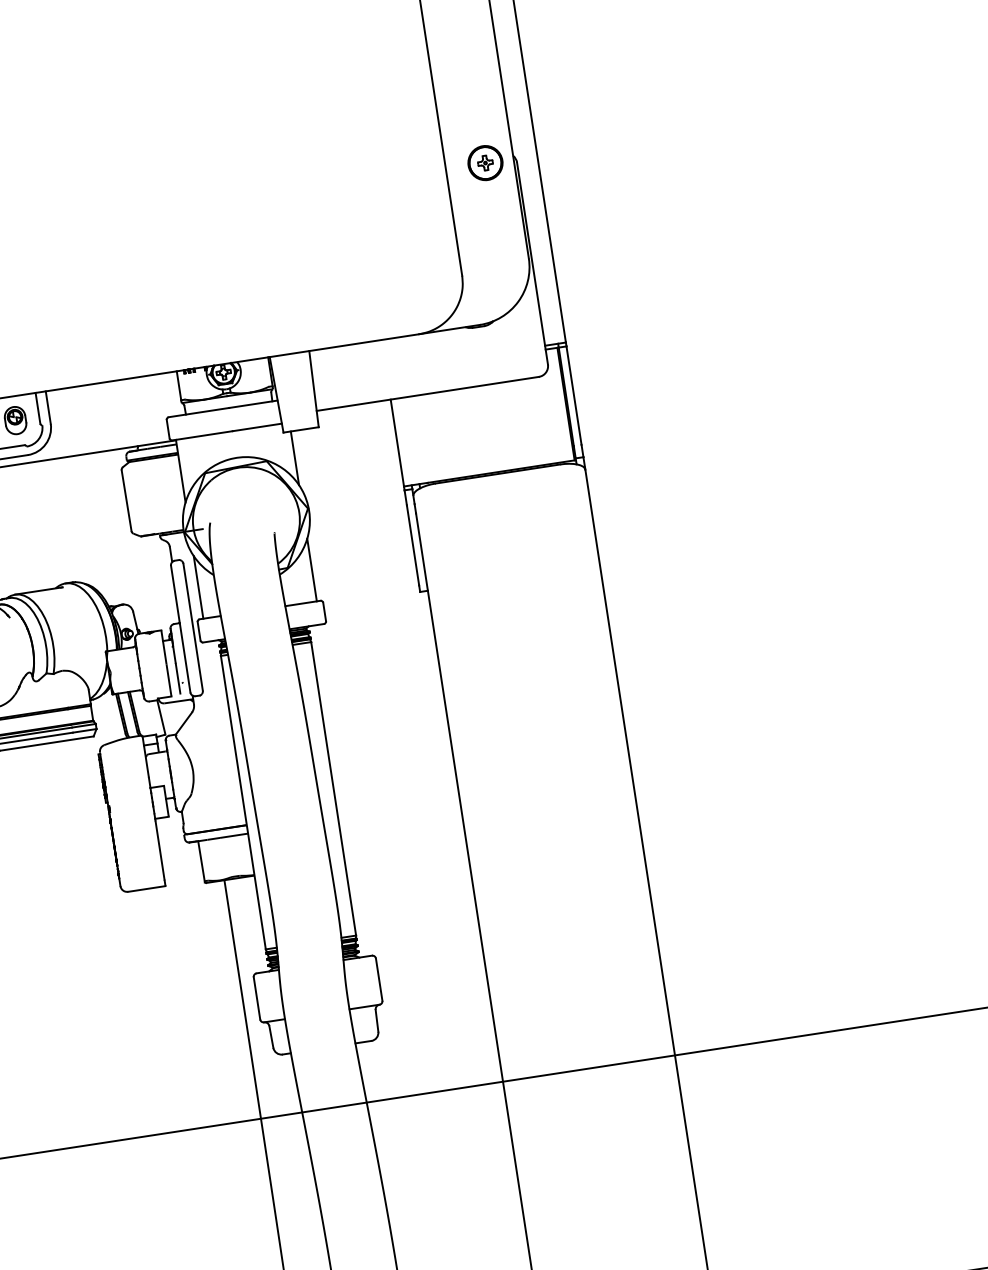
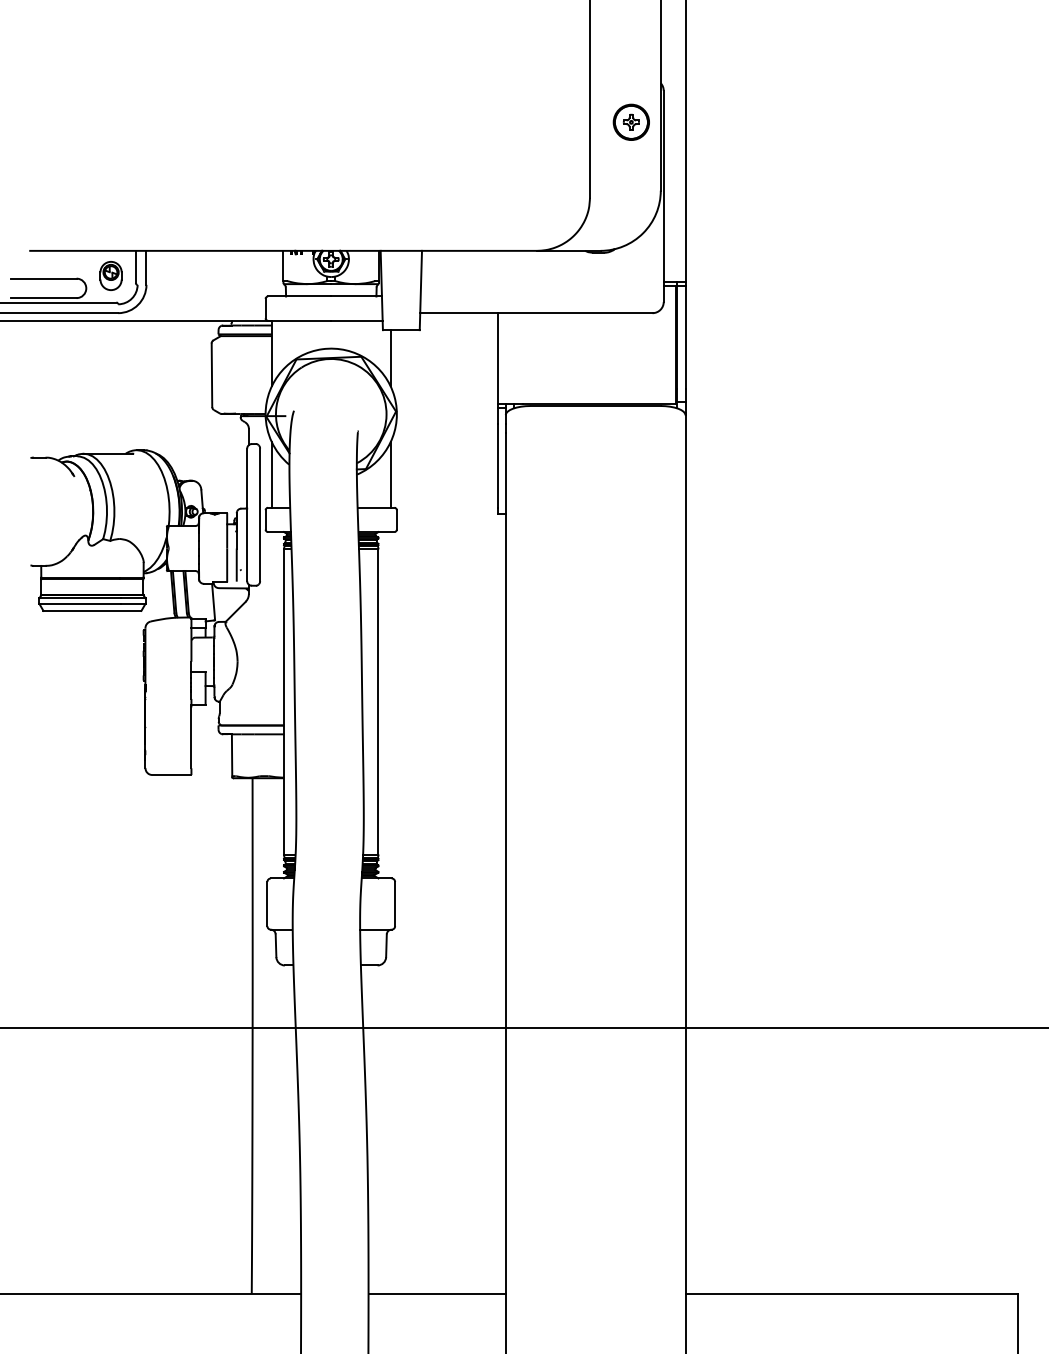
part: (484, 162) -> (630, 121), moved

